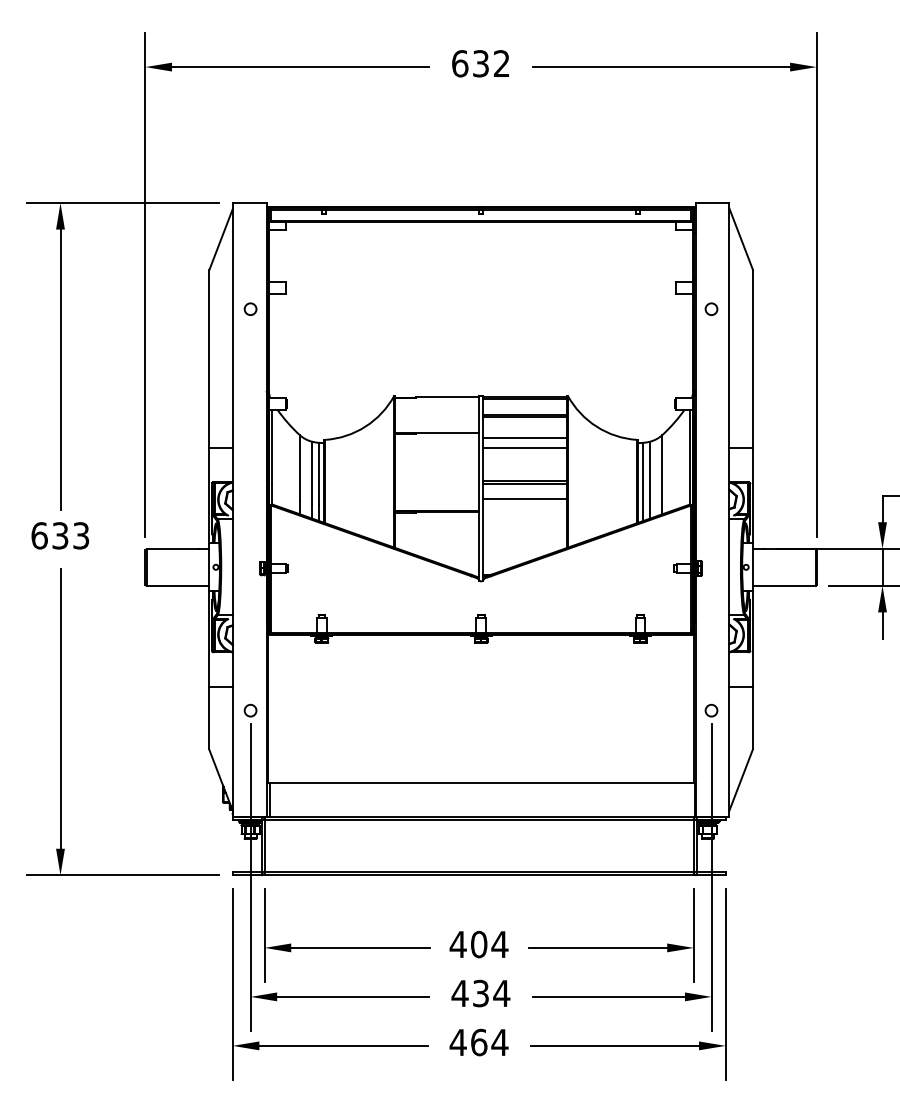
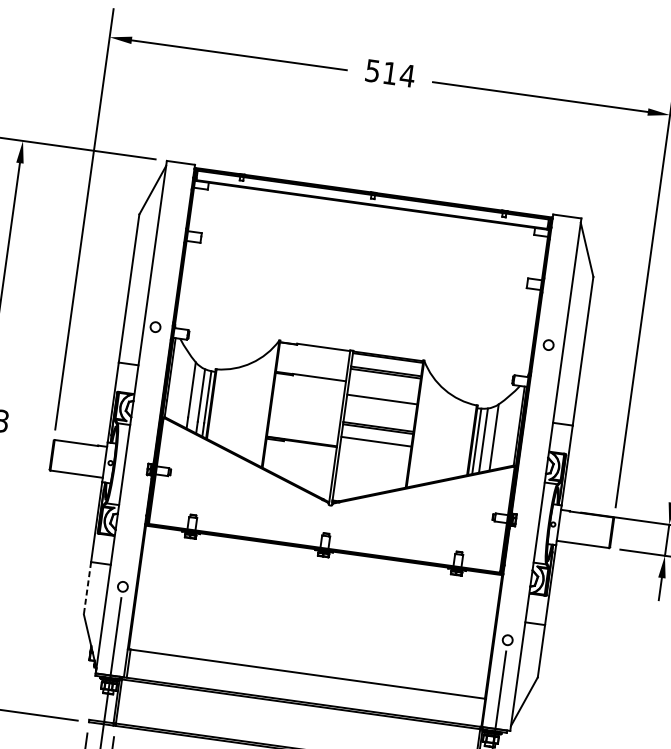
text: (481, 63) -> (390, 73), 632 -> 514
circle: (250, 308) -> (155, 326), moved
circle: (711, 308) -> (548, 344), moved
line: (524, 438) -> (383, 391), removed
line: (209, 718) -> (87, 588), solid -> dashed

